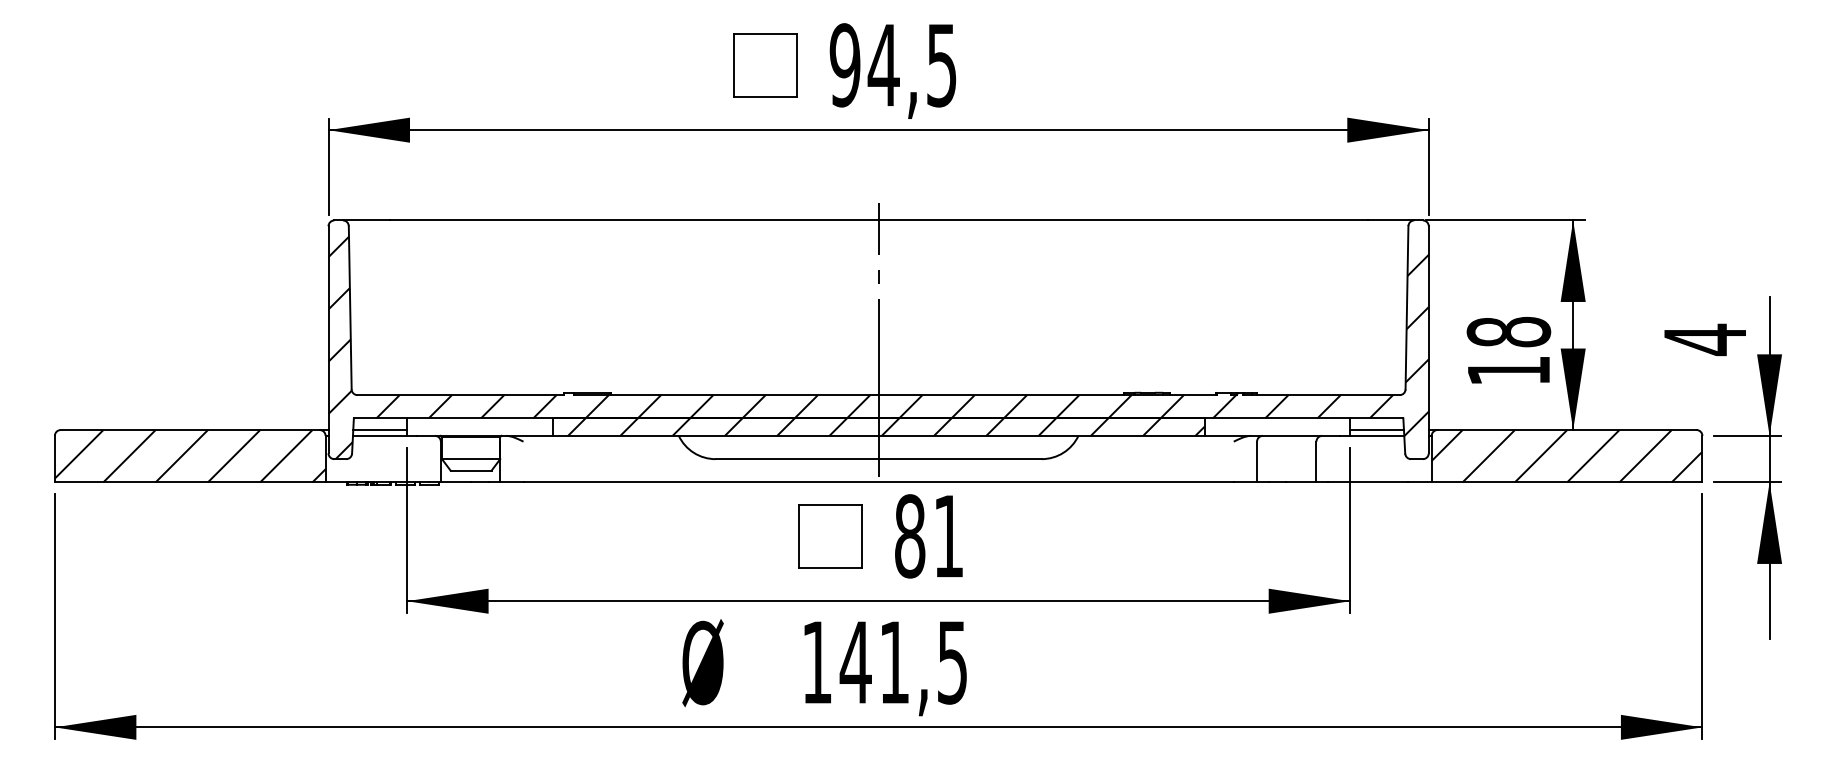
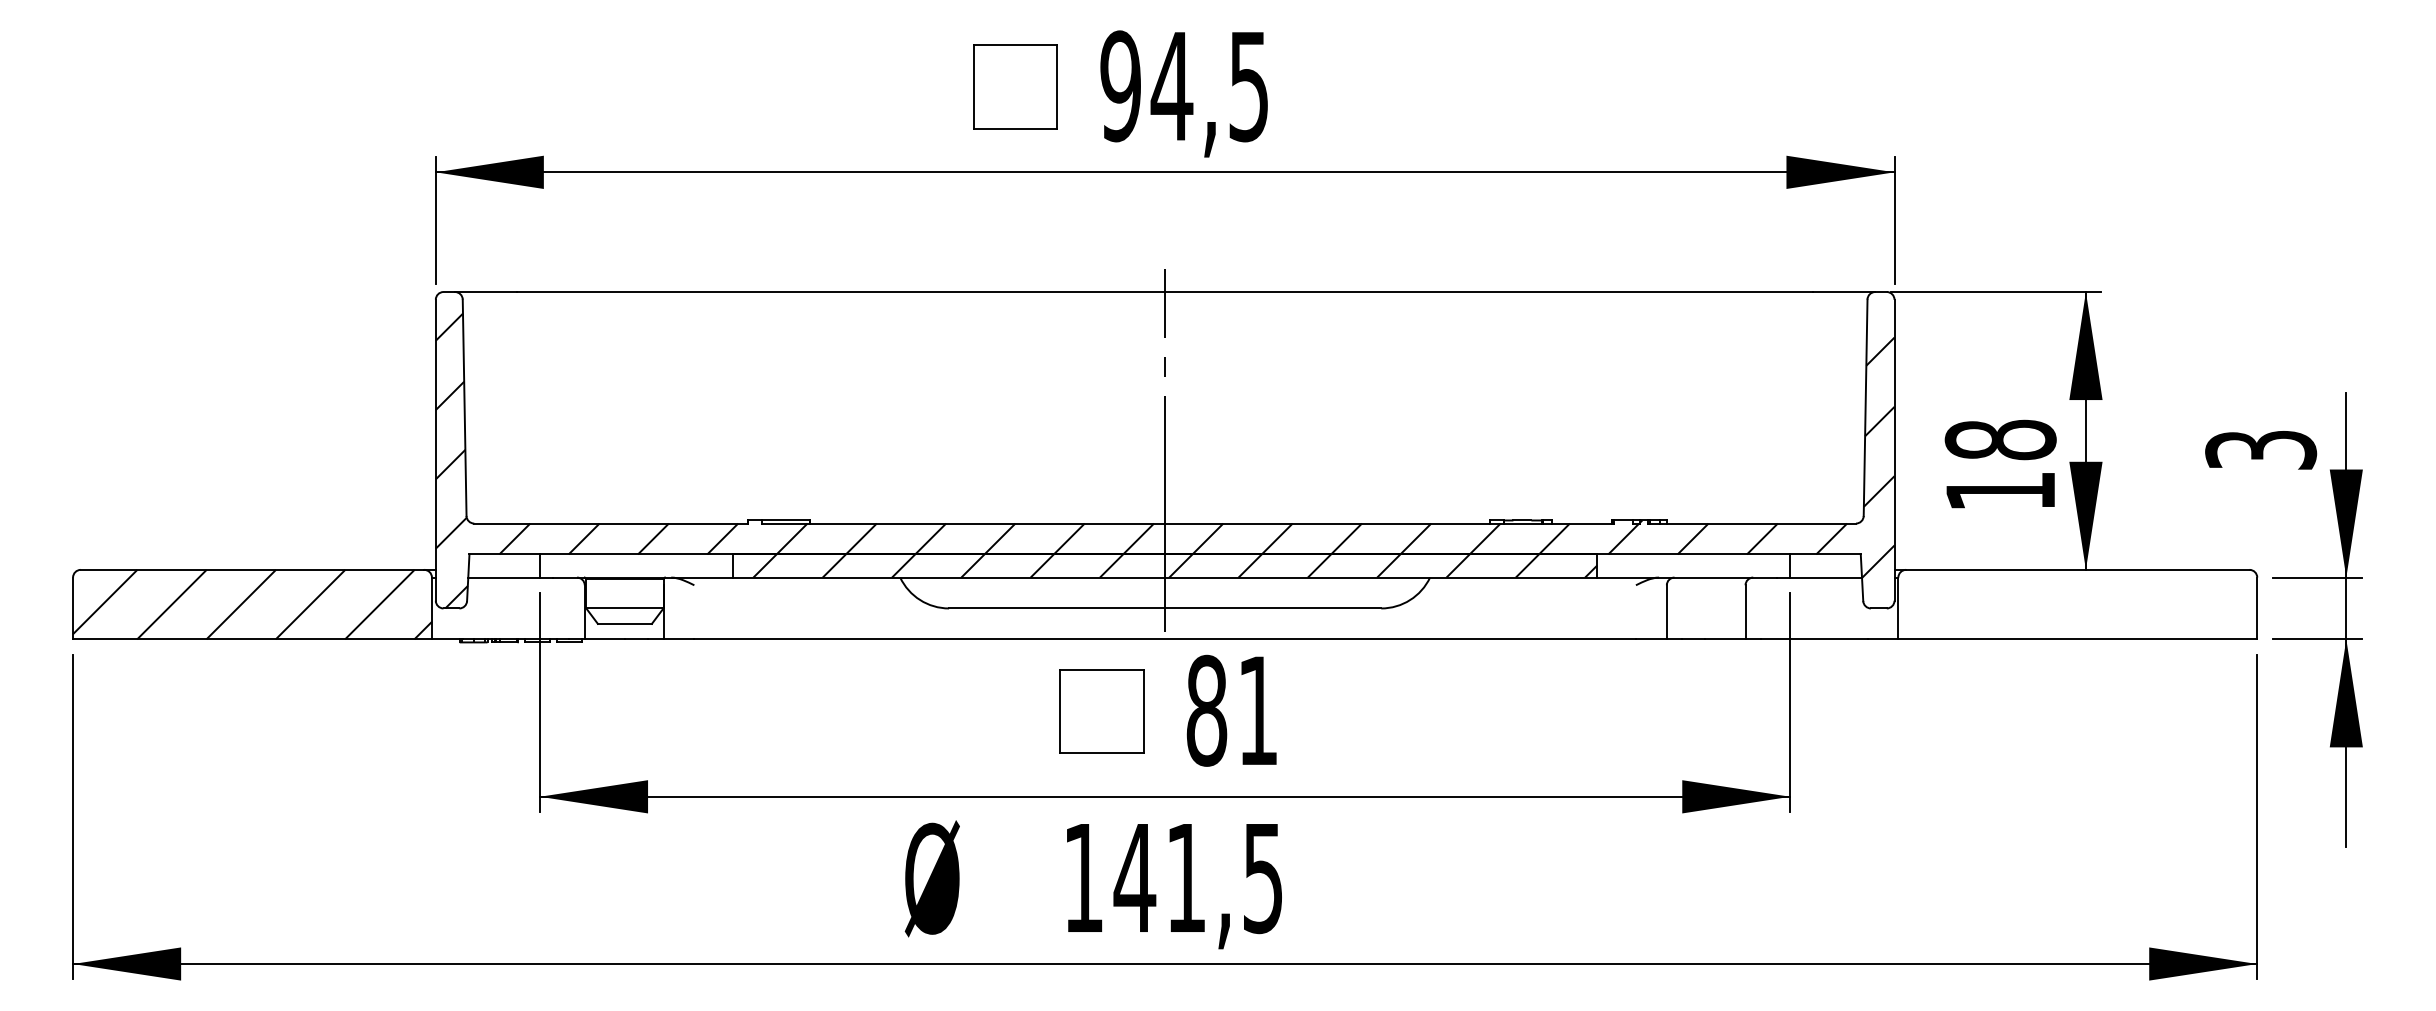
text: (1705, 340) -> (2261, 450), 4 -> 3
line: (380, 429) -> (504, 569), removed
line: (1376, 429) -> (1825, 569), removed
hatch: (1566, 456) -> (2077, 604), removed

